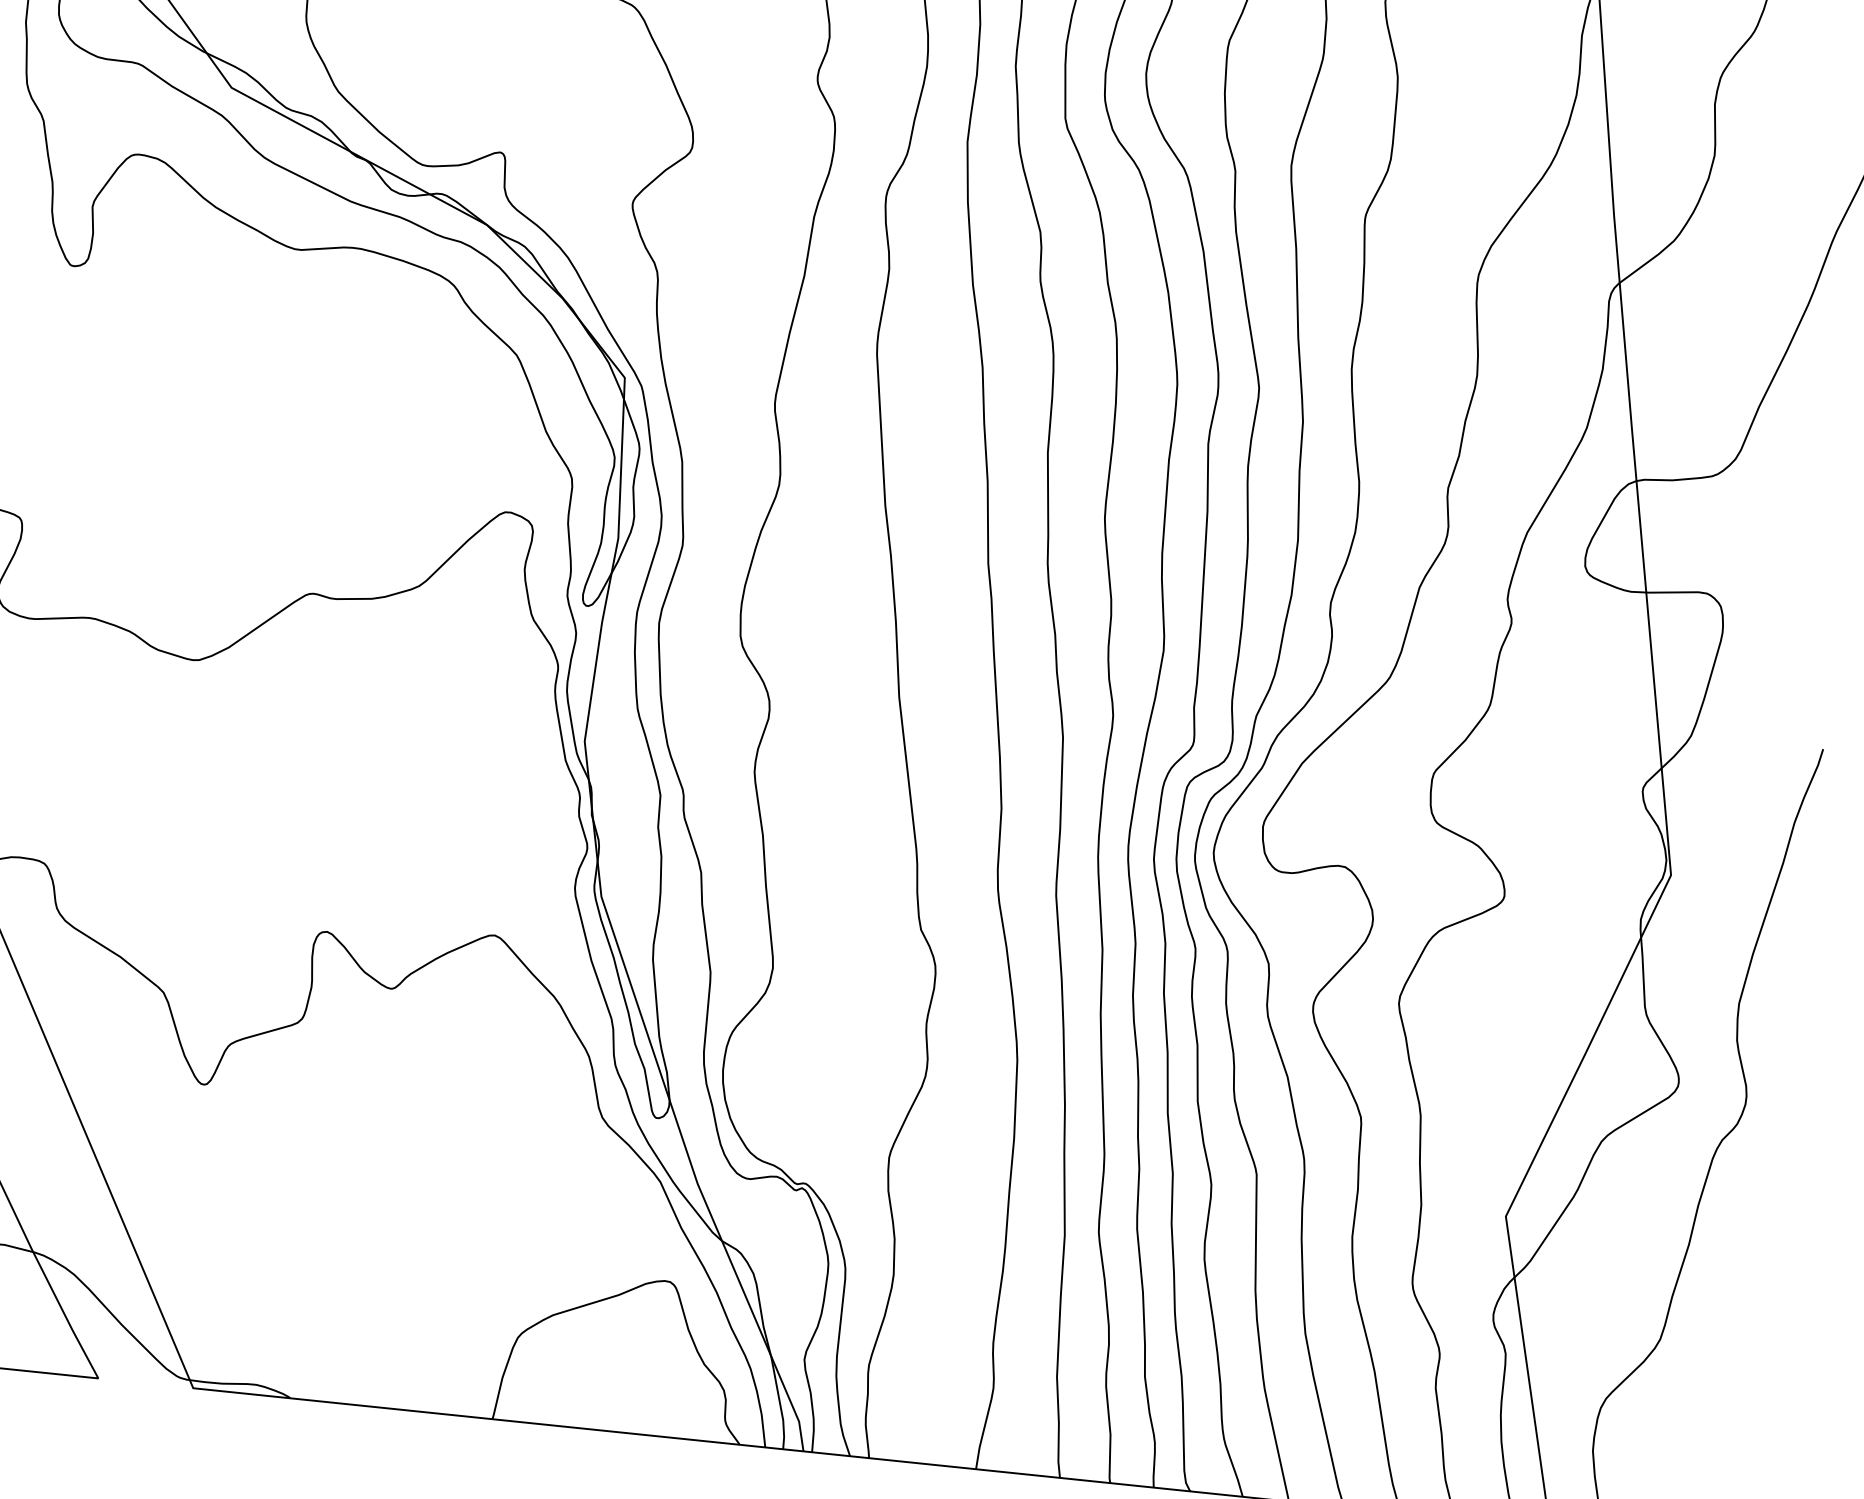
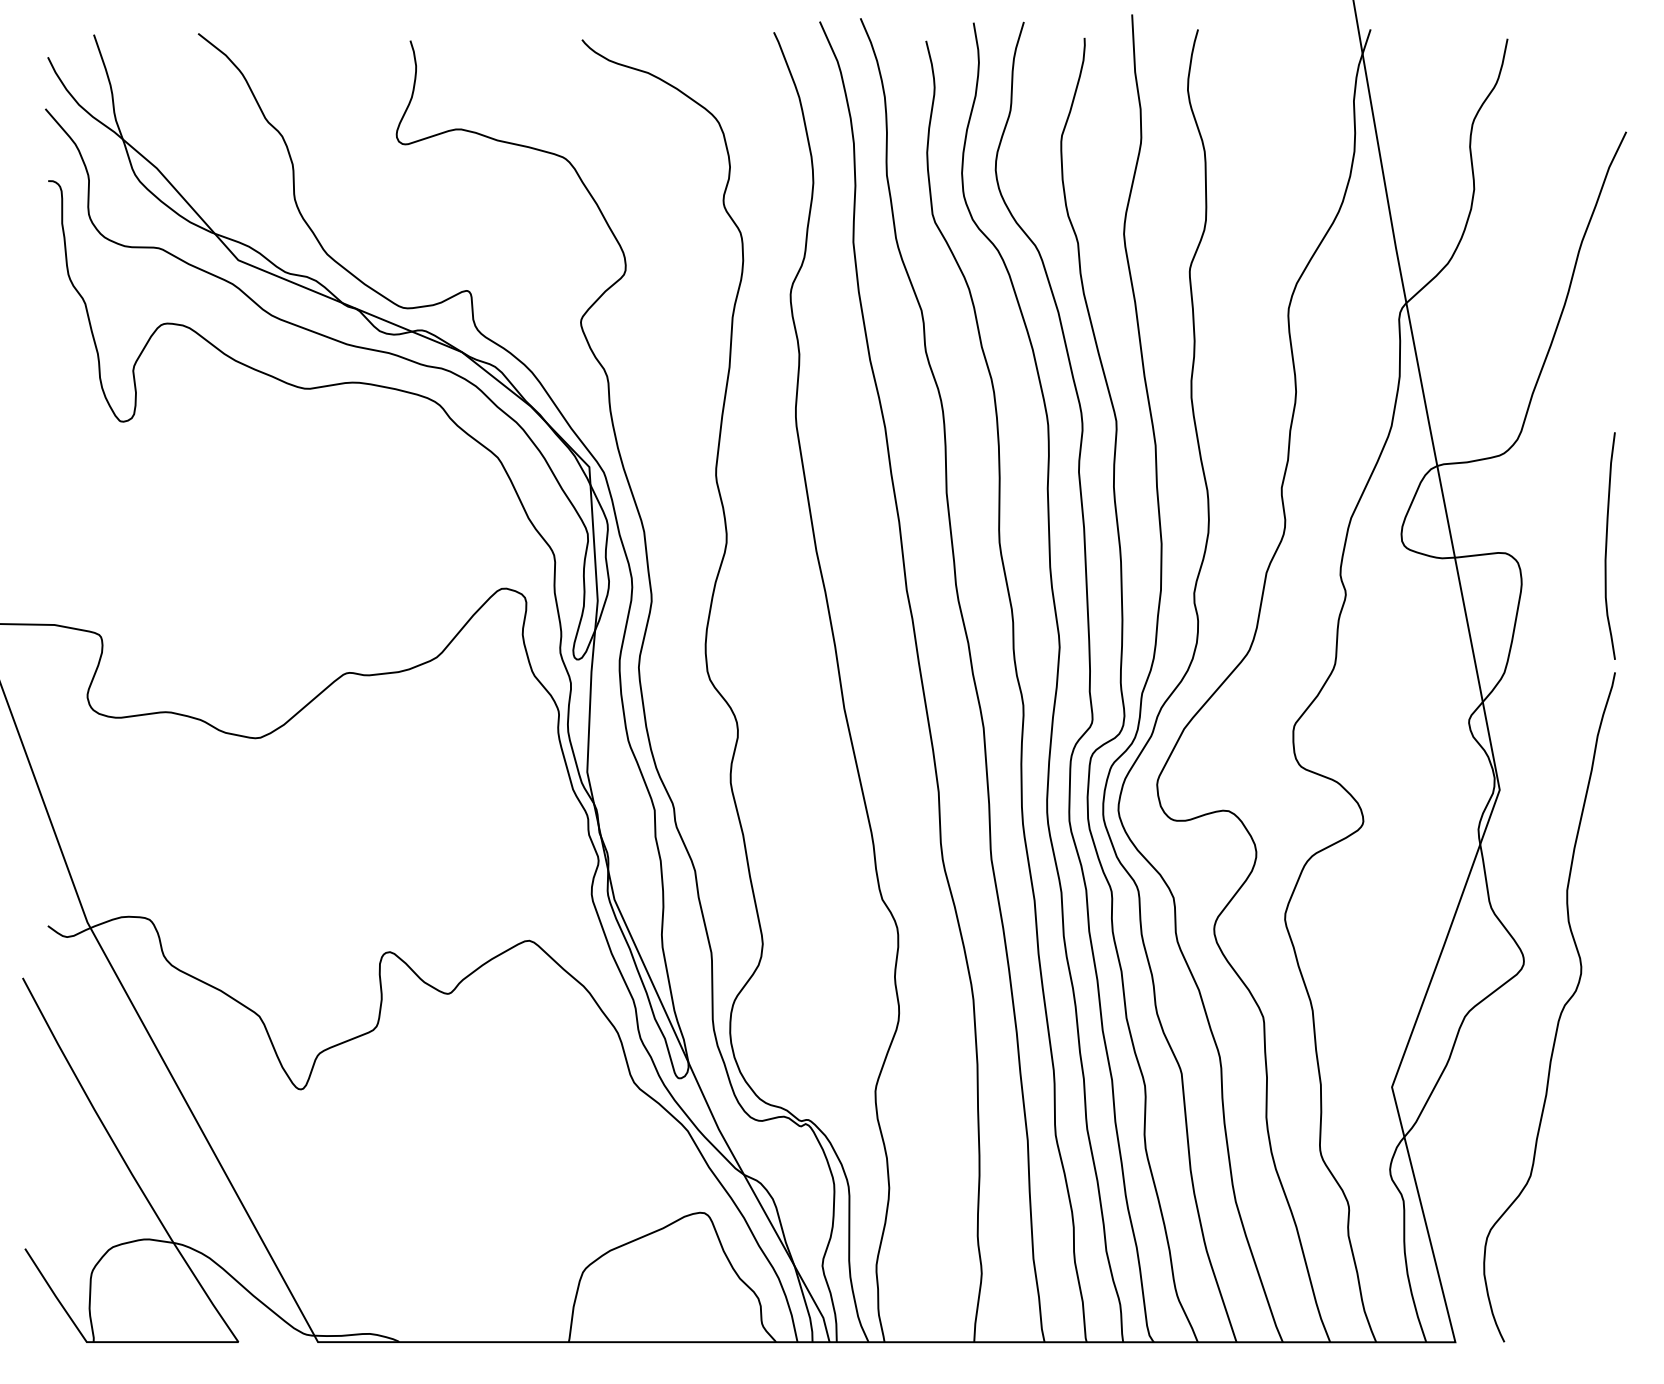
curve: (1829, 596) -> (1607, 545), added

